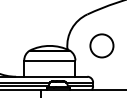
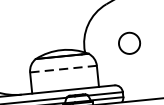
circle: (101, 45) -> (128, 42), size x0.7
line: (49, 60) -> (63, 69), solid -> dashed

